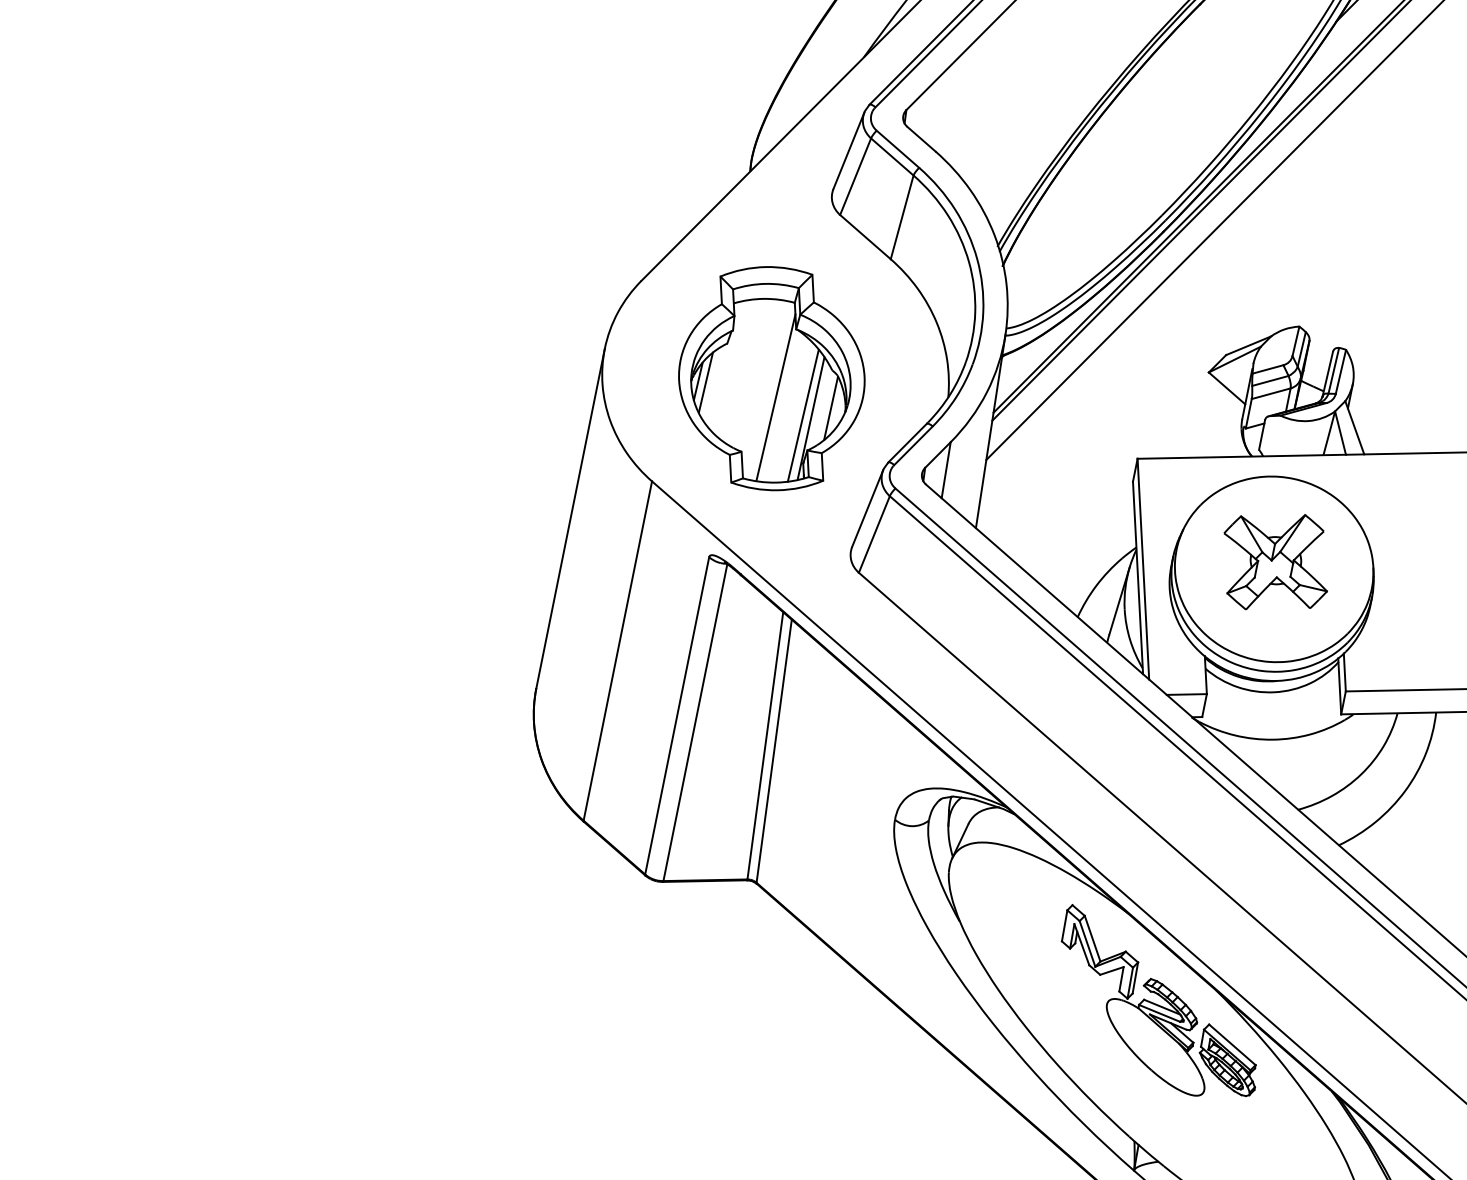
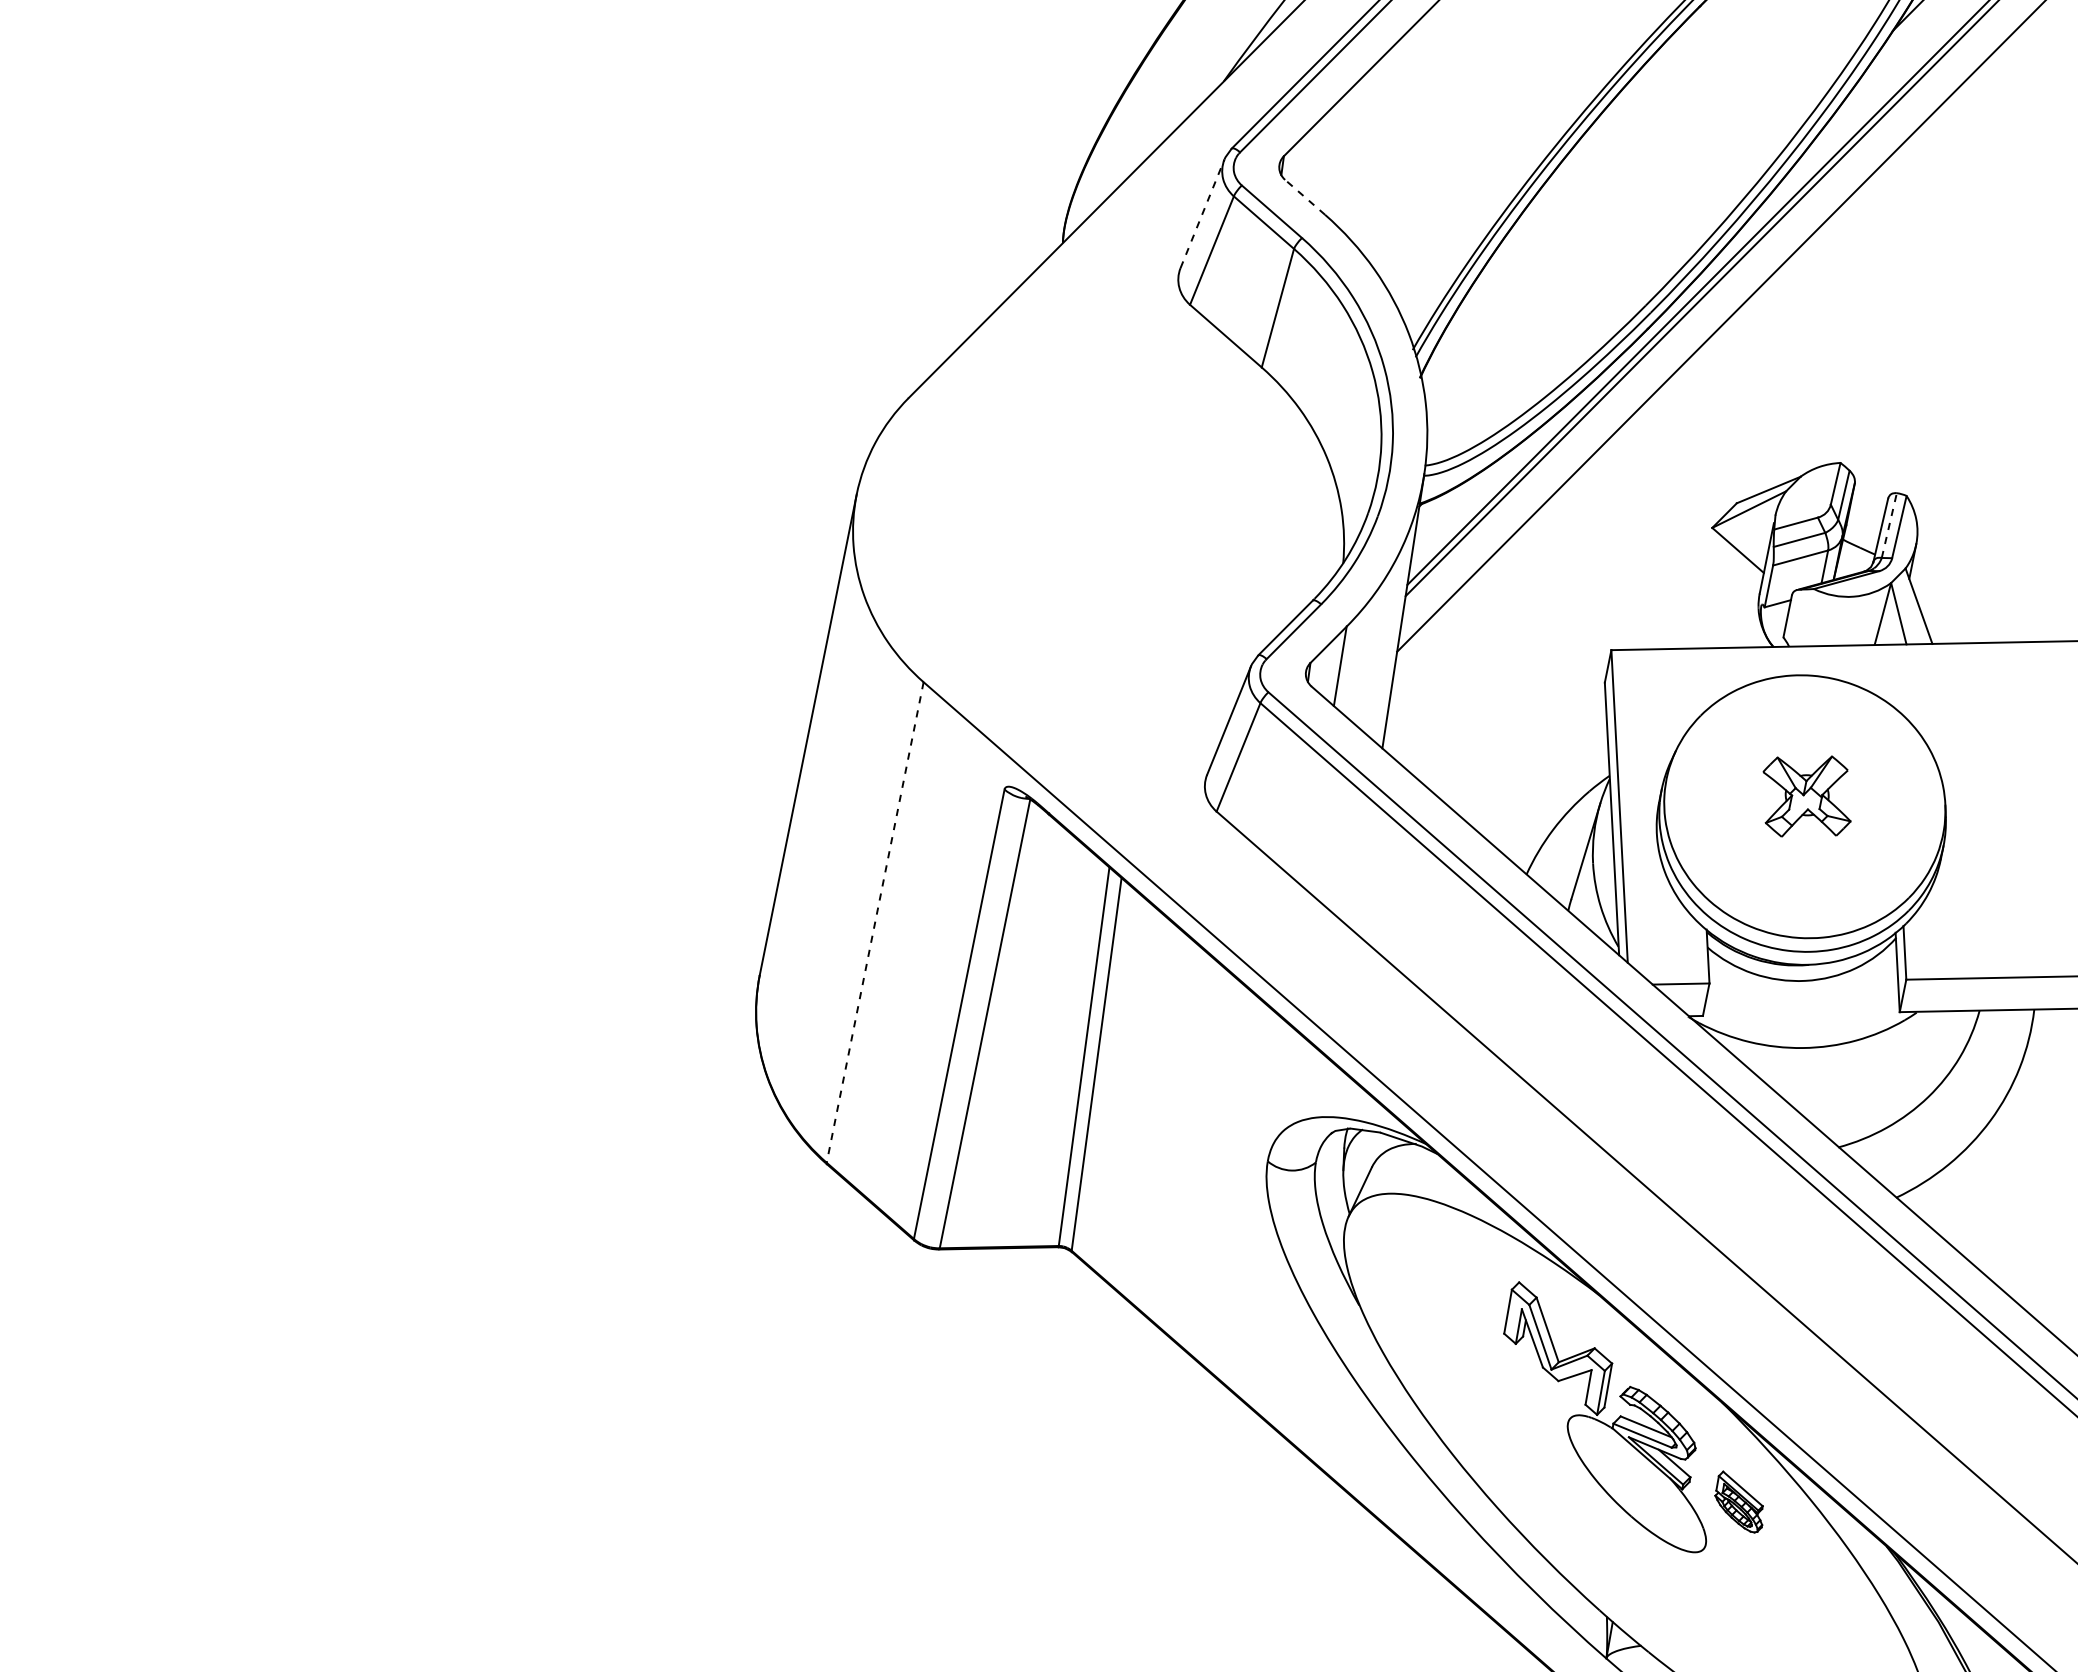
line: (921, 139) -> (1305, 197), solid -> dashed
line: (848, 150) -> (1202, 213), solid -> dashed
line: (1333, 370) -> (1889, 525), solid -> dashed
part: (771, 378) -> (1093, 536), removed
part: (1275, 562) -> (1806, 796), size x0.6
line: (618, 651) -> (875, 922), solid -> dashed
part: (1227, 1059) -> (1738, 1501), size x0.6

